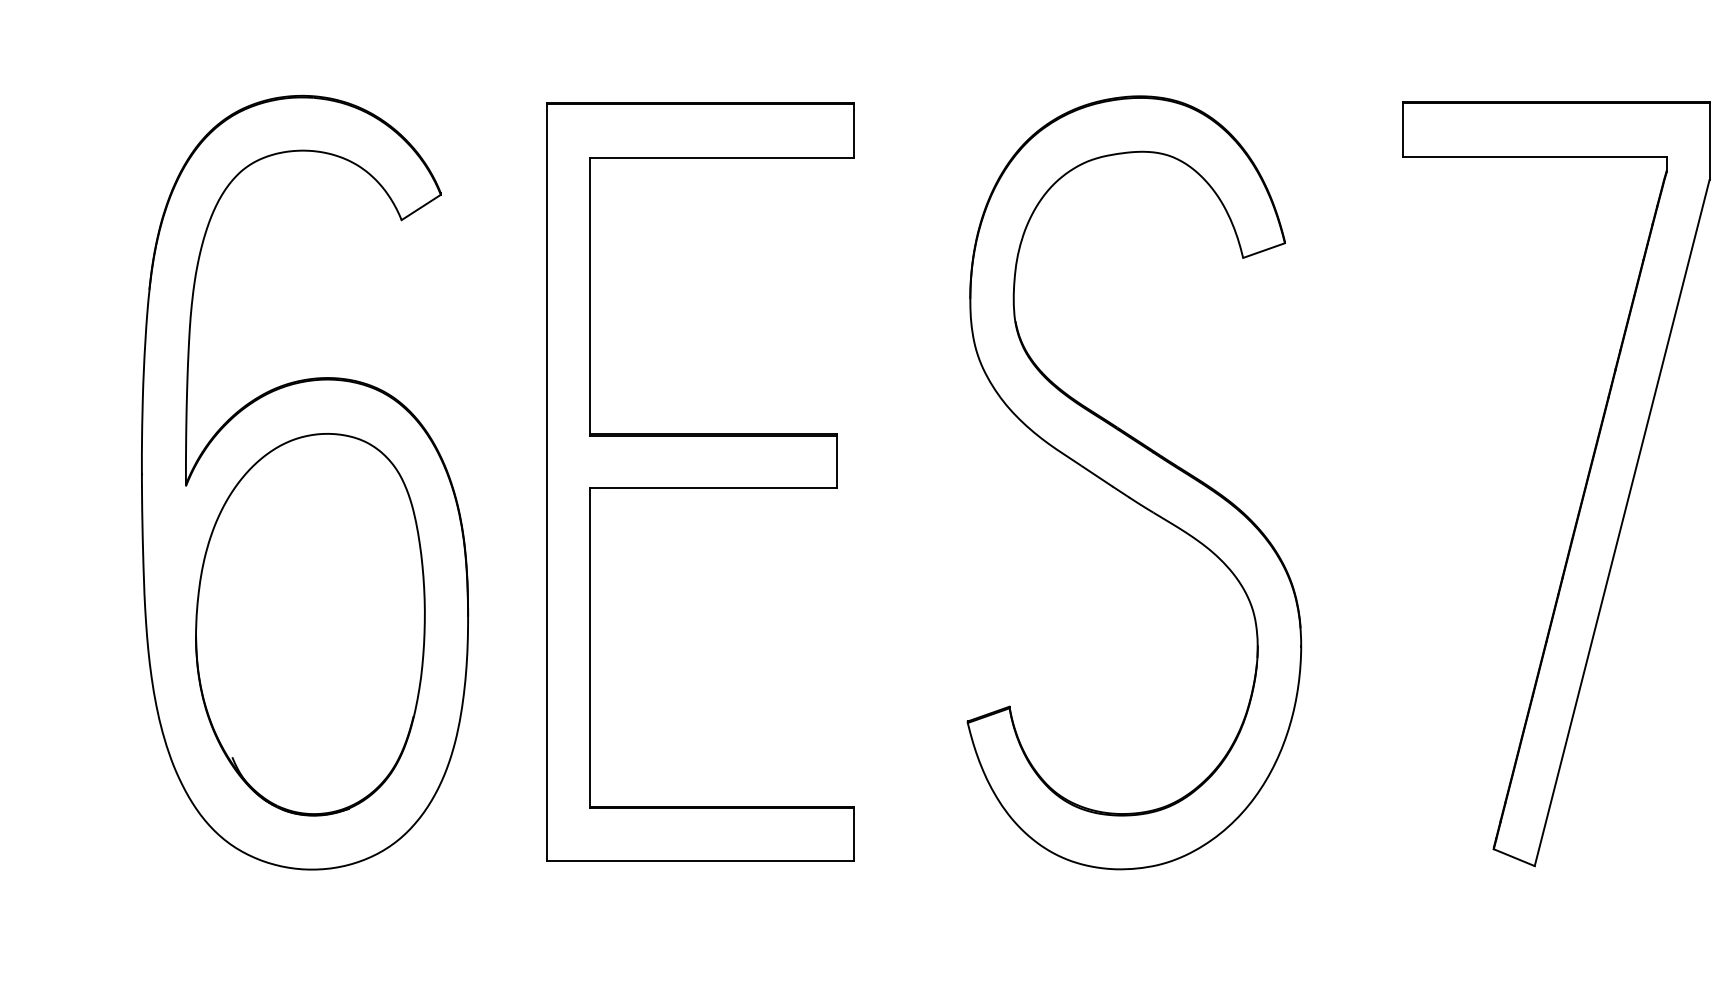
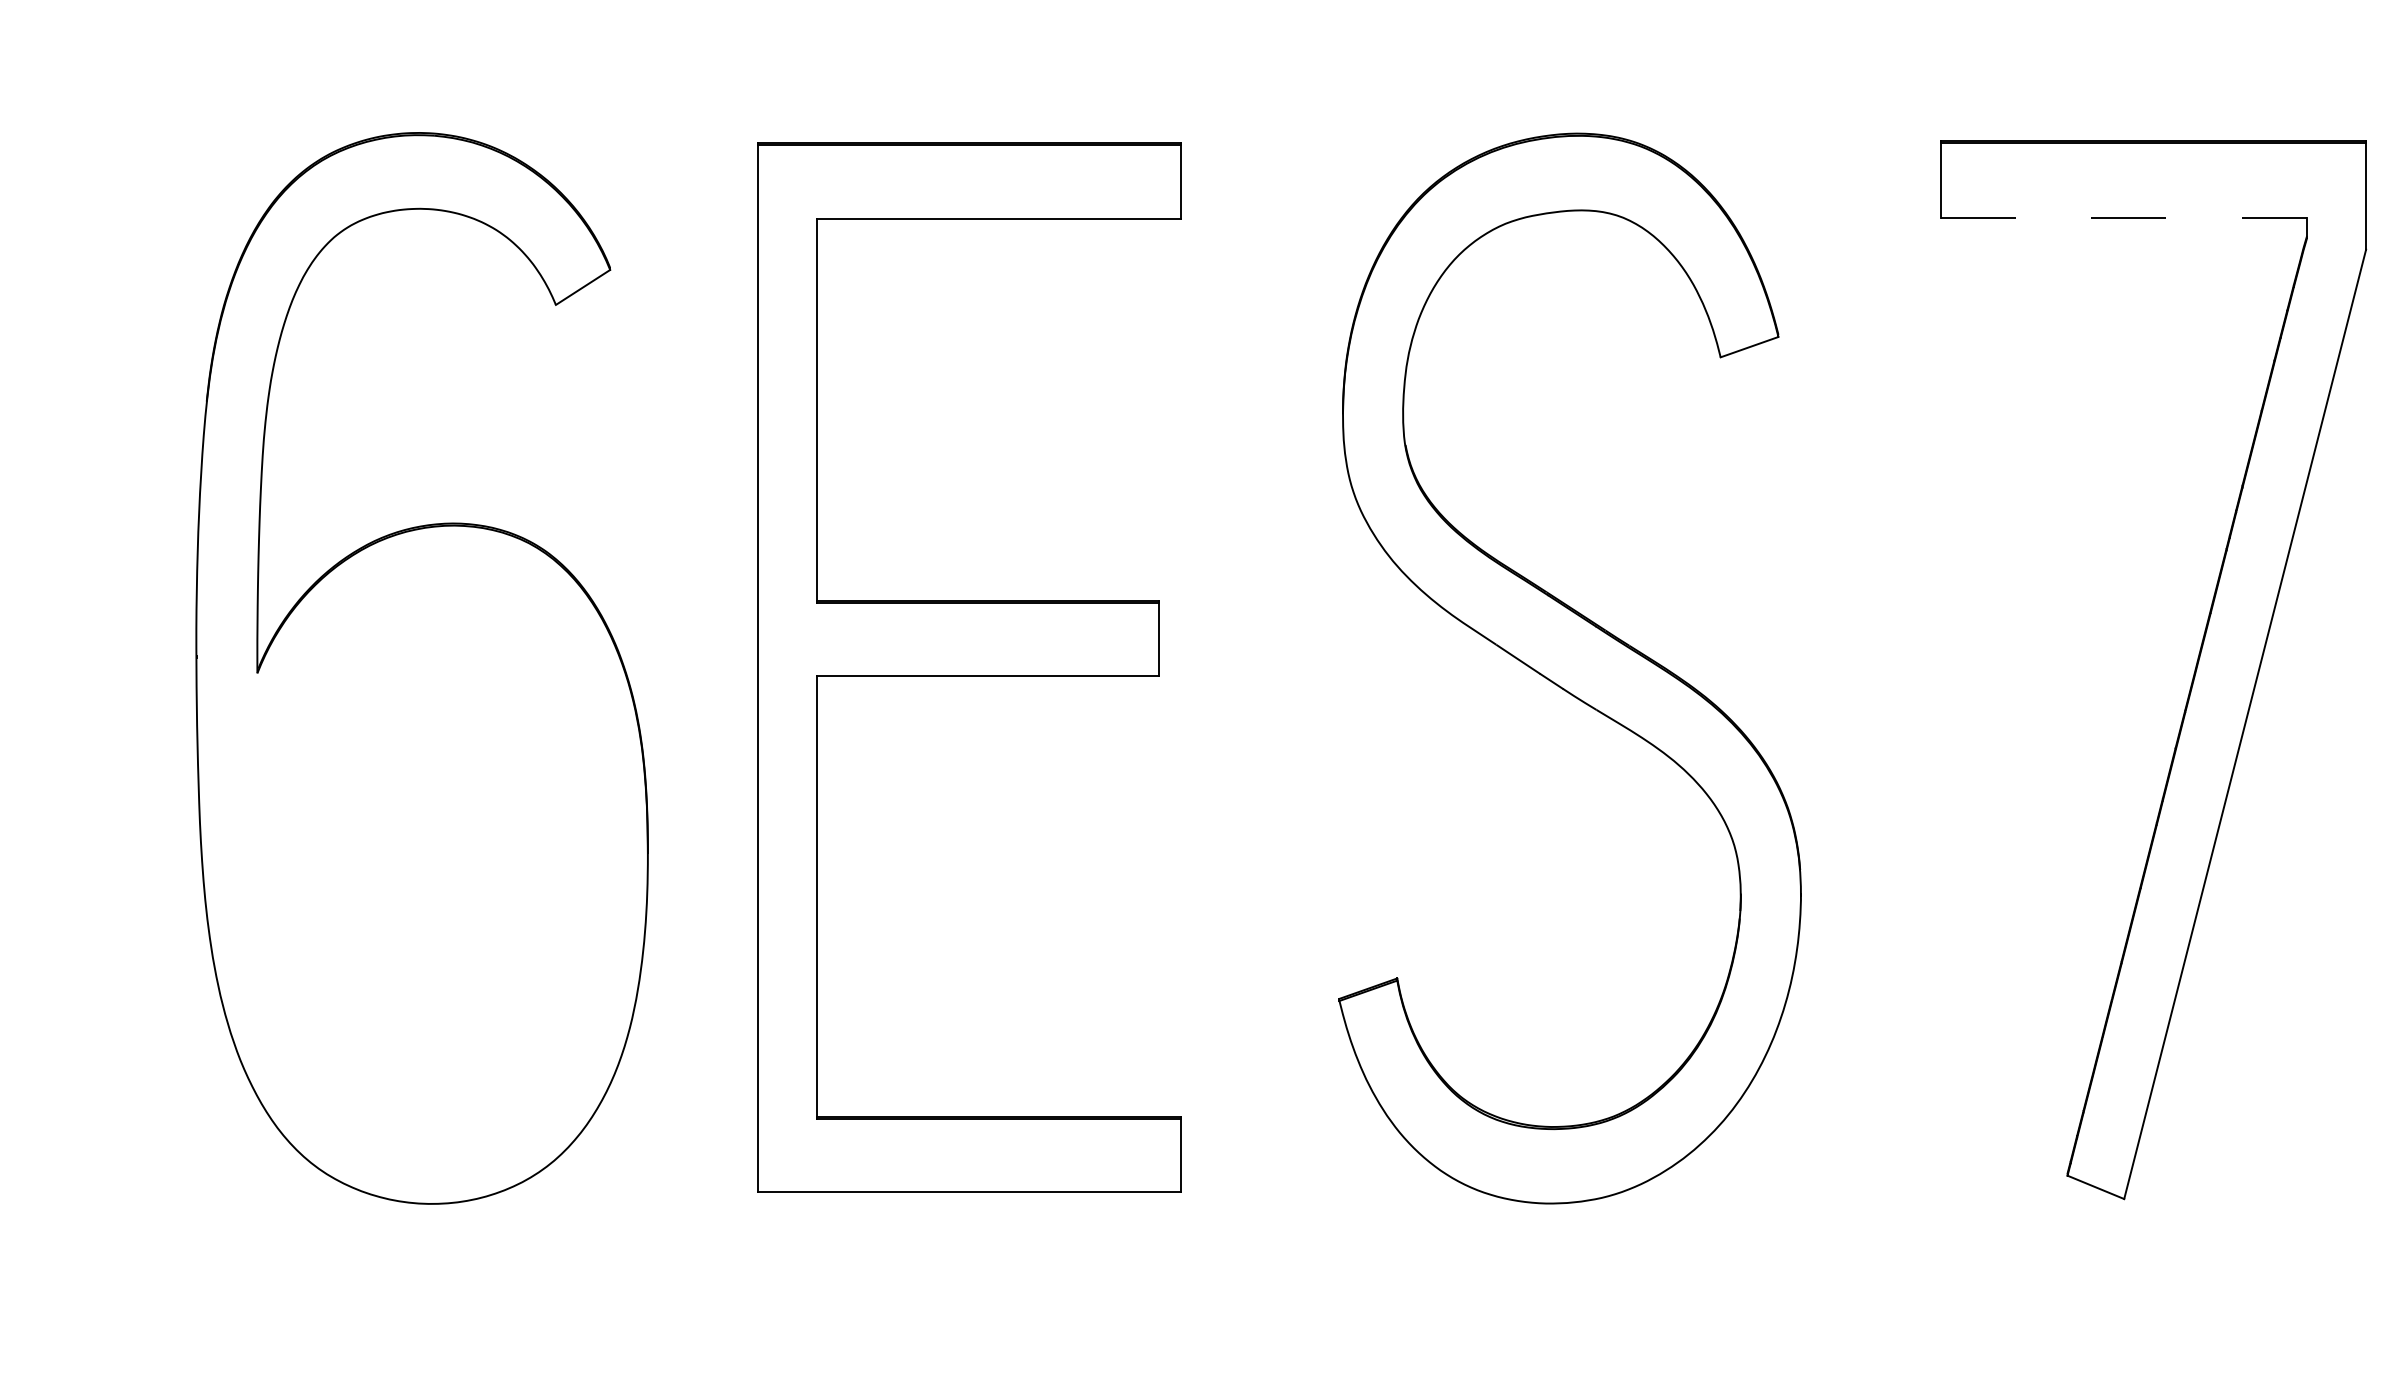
line: (1534, 156) -> (2124, 217), solid -> dashed
part: (310, 624) -> (429, 864), removed

